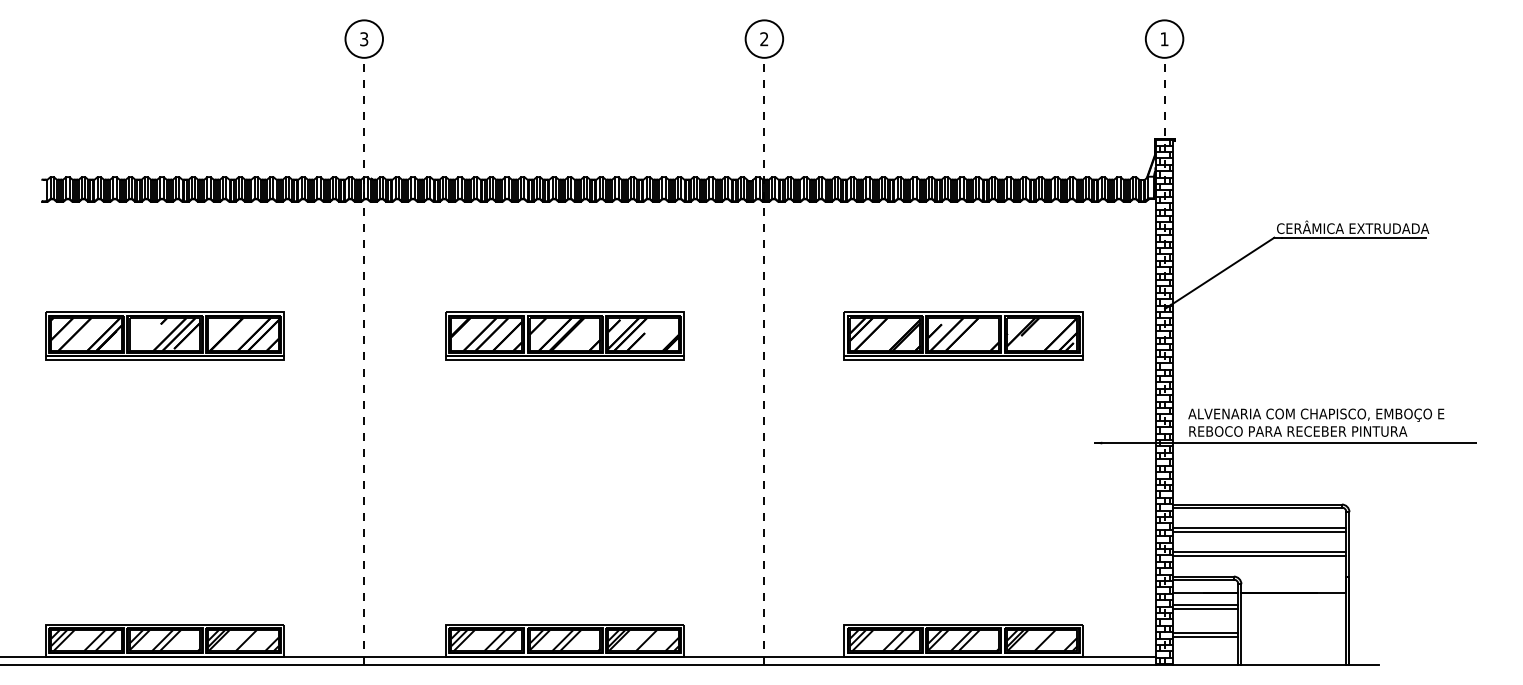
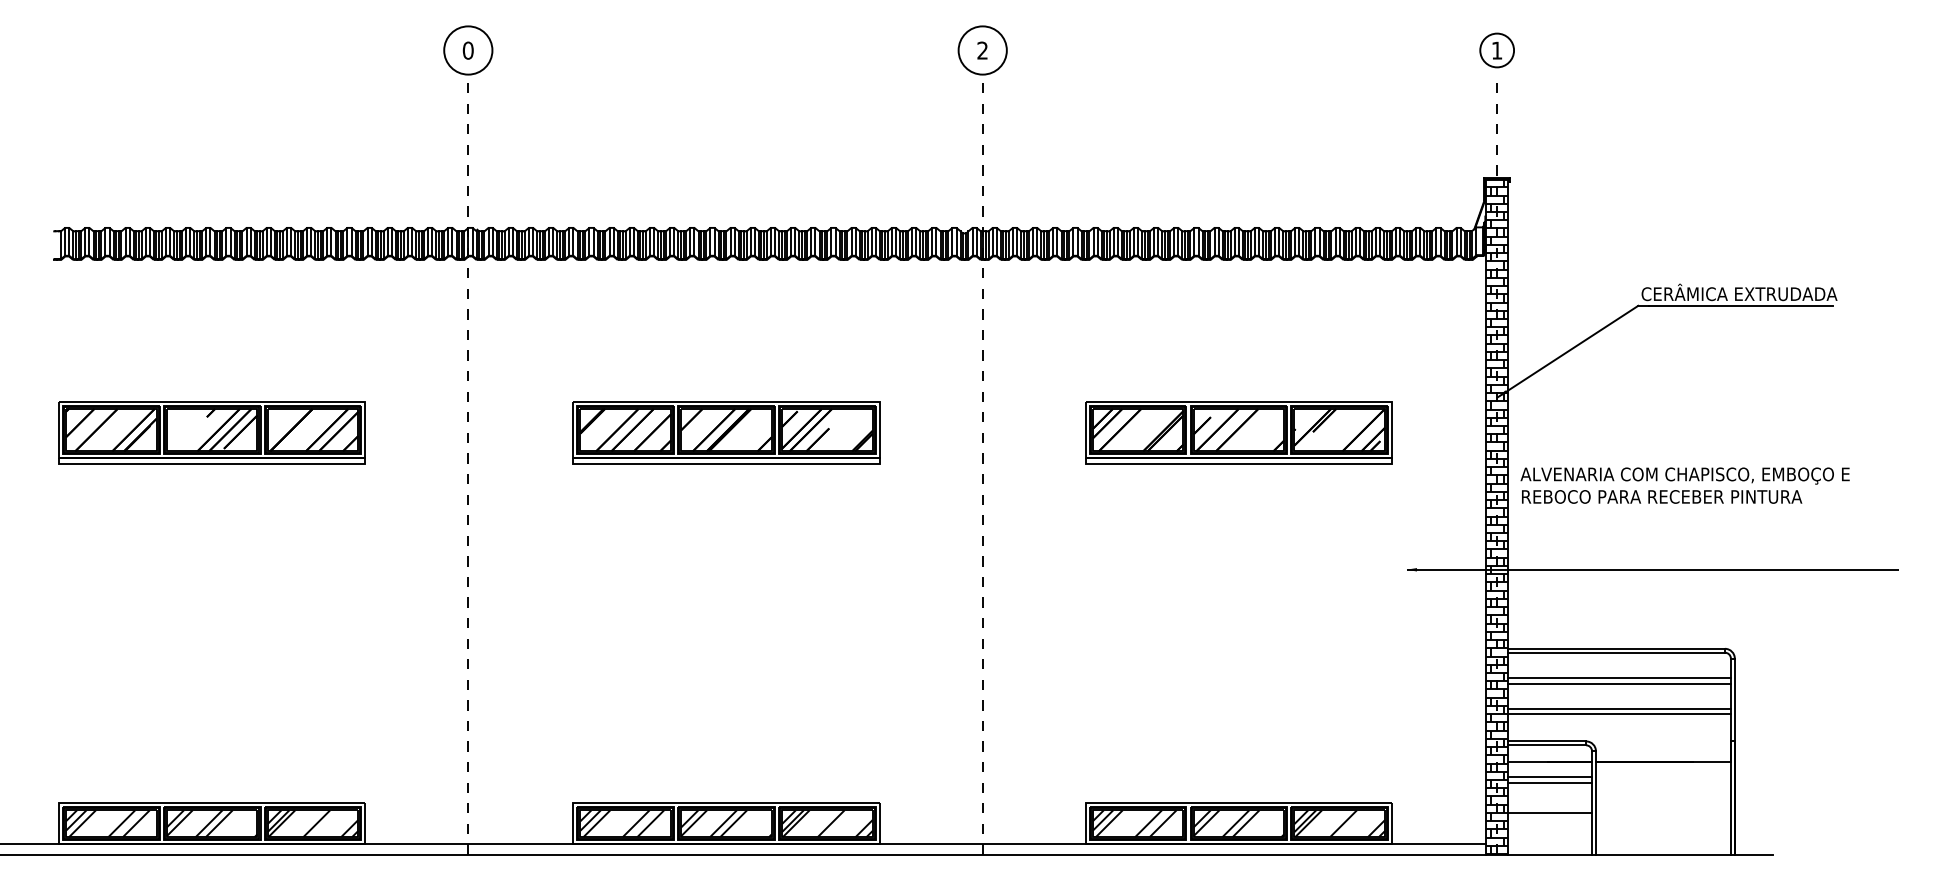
text: (363, 39) -> (467, 50), 3 -> 0
circle: (1164, 39) -> (1497, 50), size x0.7
text: (1315, 422) -> (1684, 485), moved
line: (1206, 636) -> (1550, 818), removed

